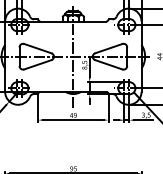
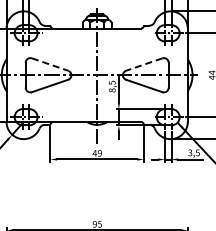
line: (38, 48) -> (50, 64), solid -> dashed
line: (108, 48) -> (143, 64), solid -> dashed

